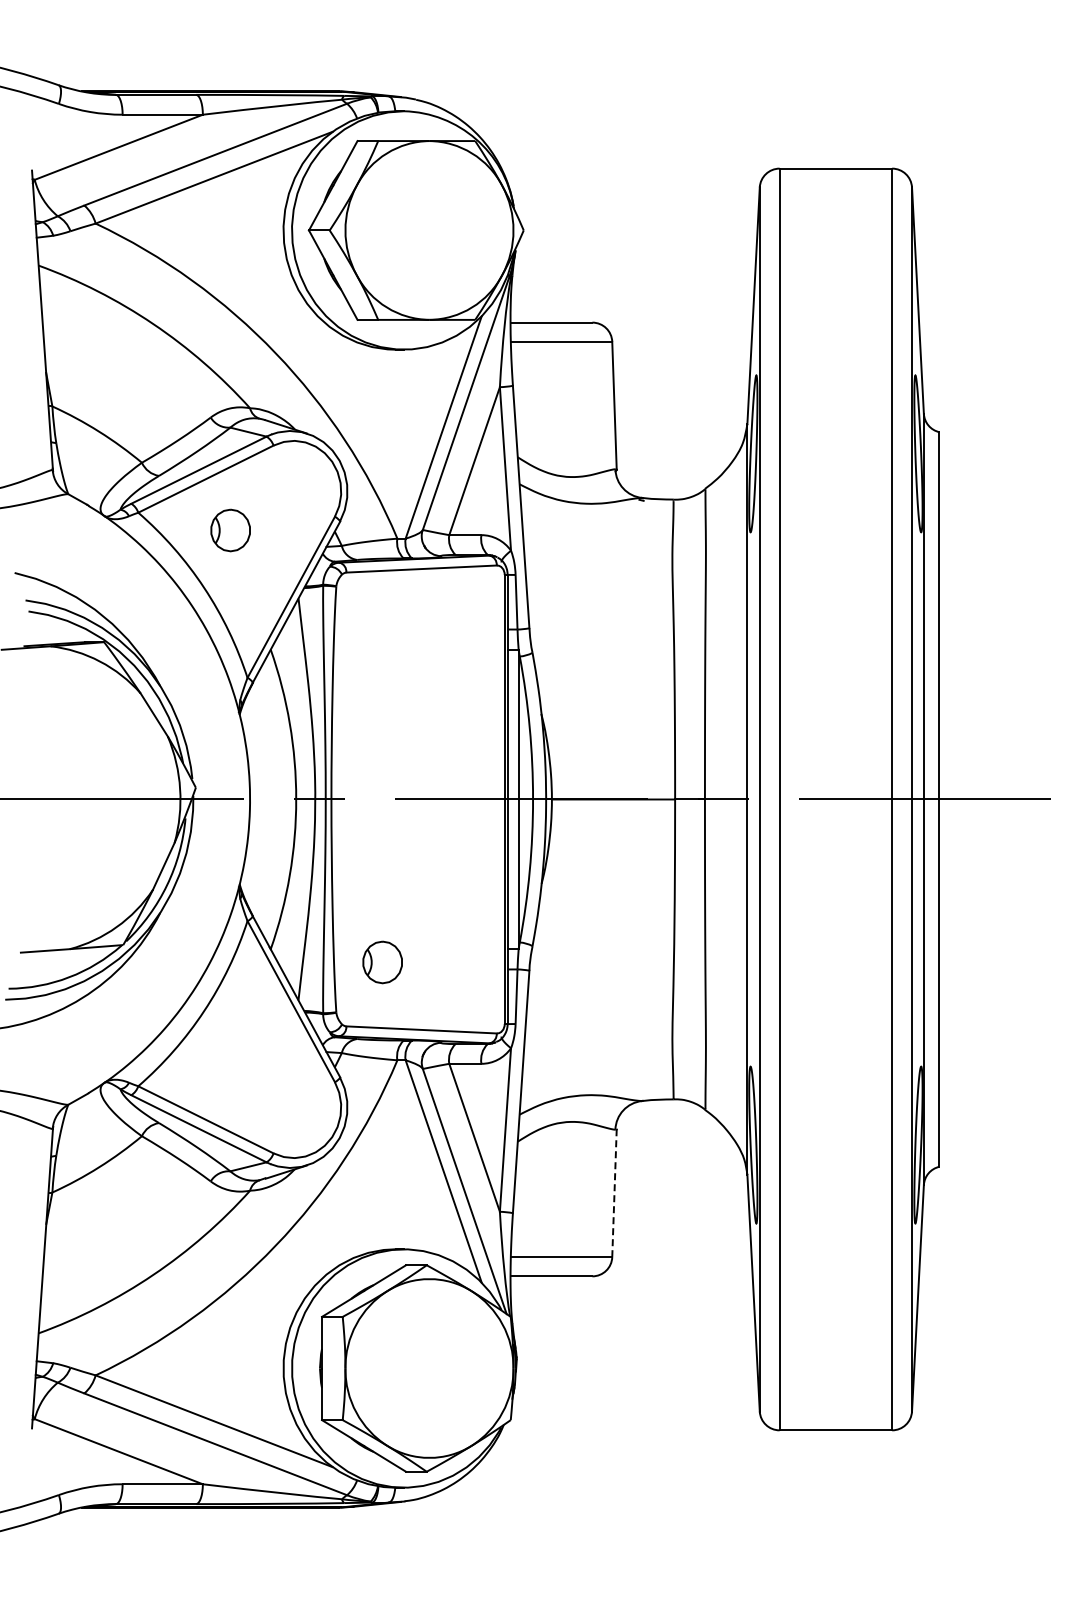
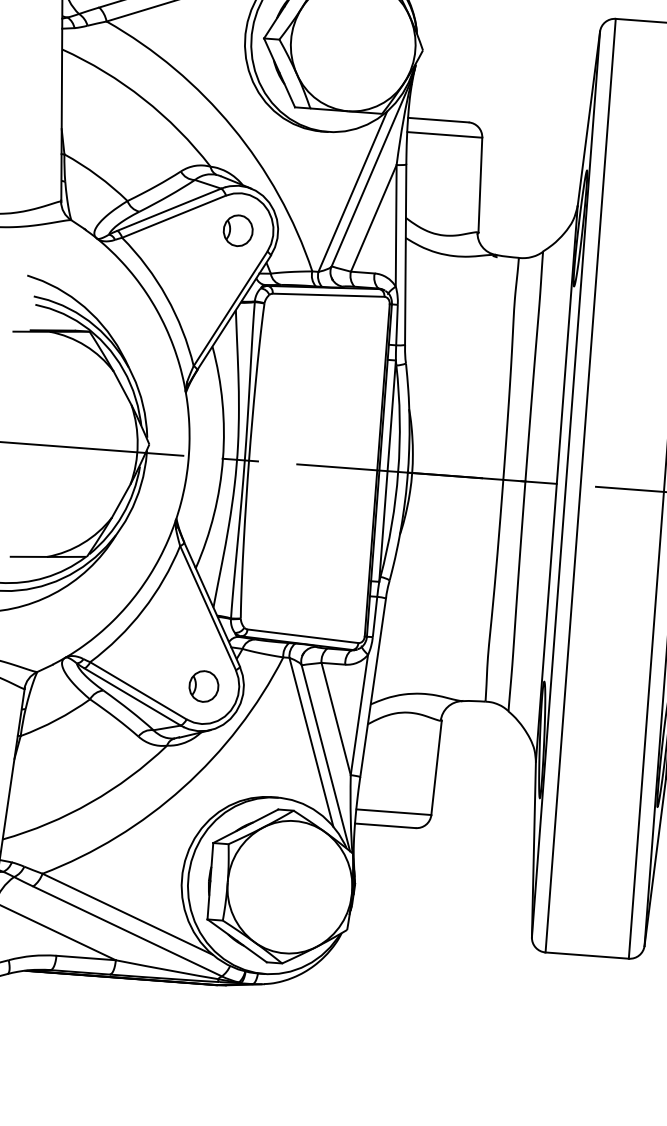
part: (230, 530) -> (238, 230), moved
part: (382, 962) -> (203, 686), moved
line: (614, 1192) -> (436, 767), dashed -> solid

